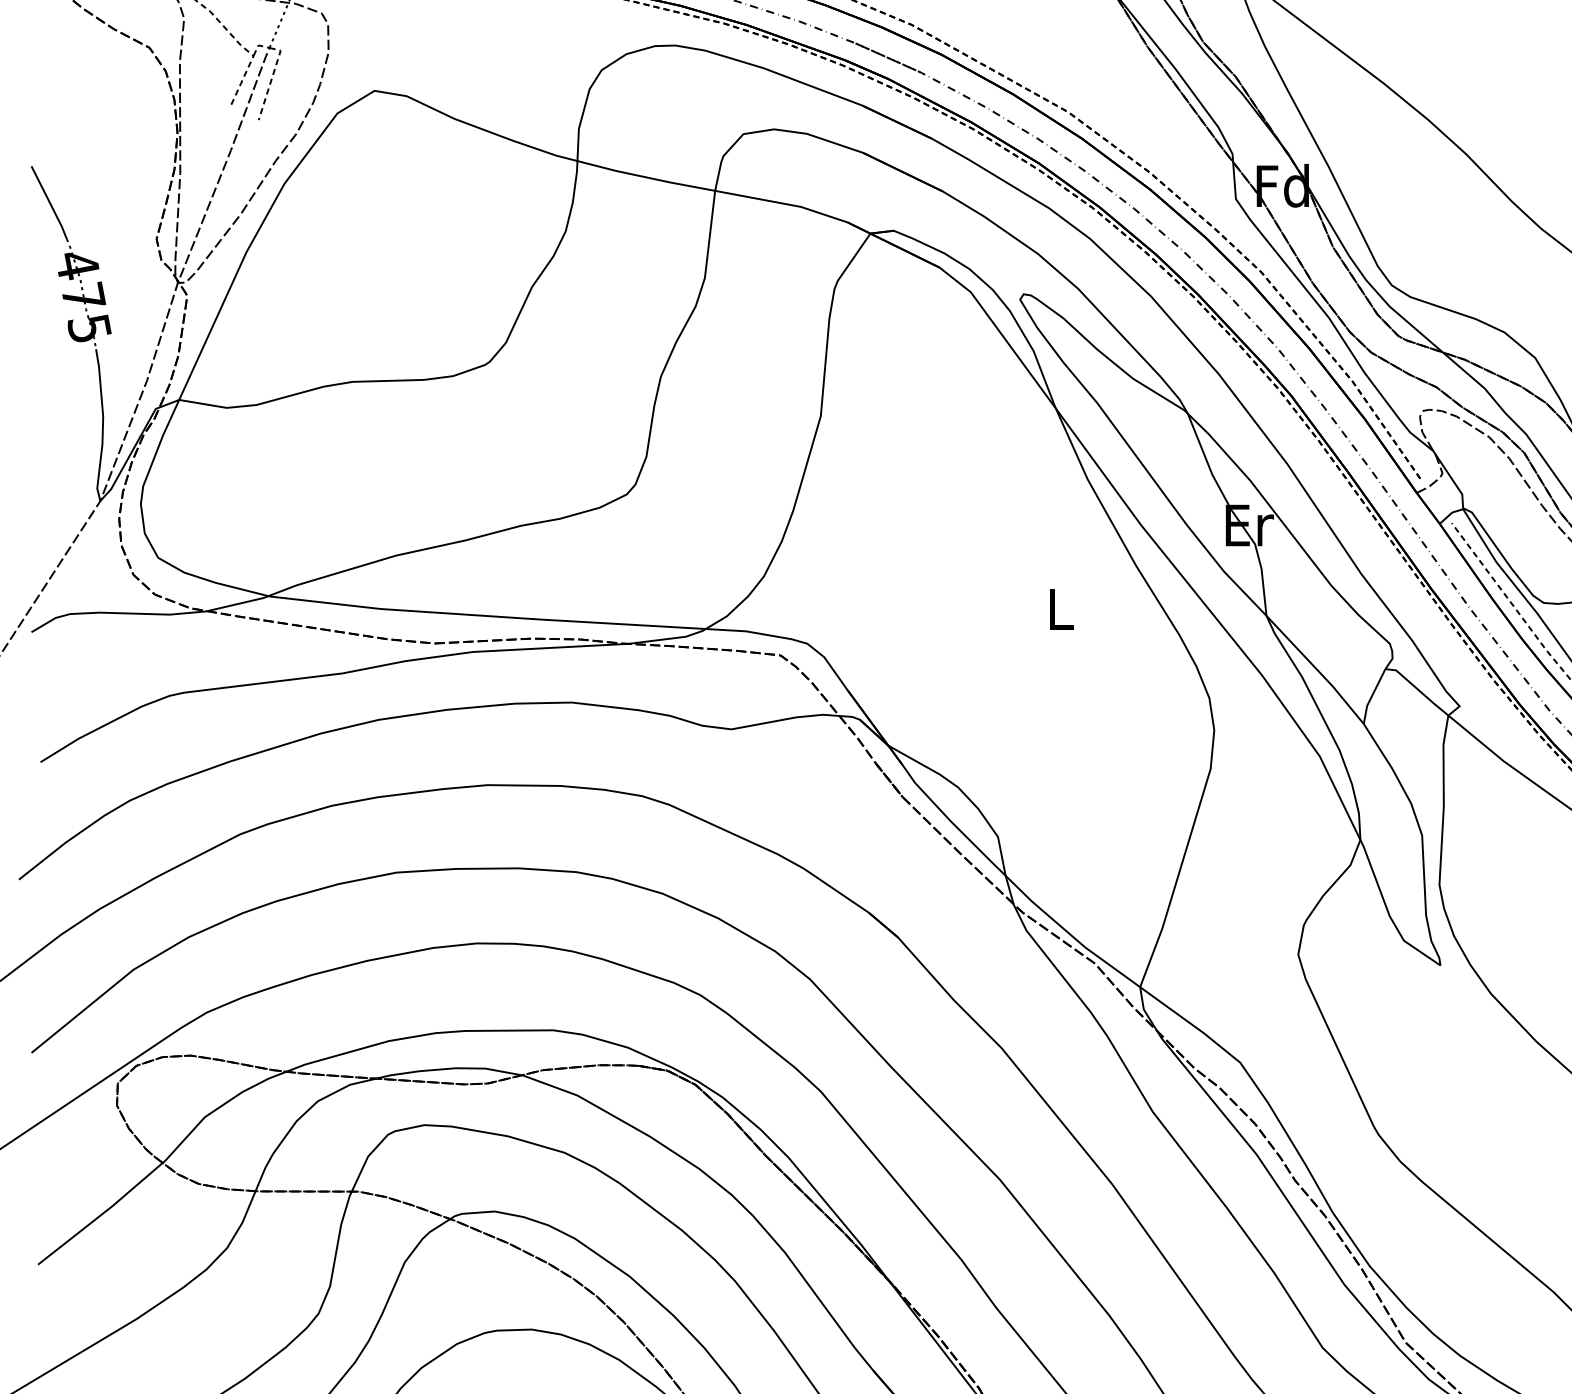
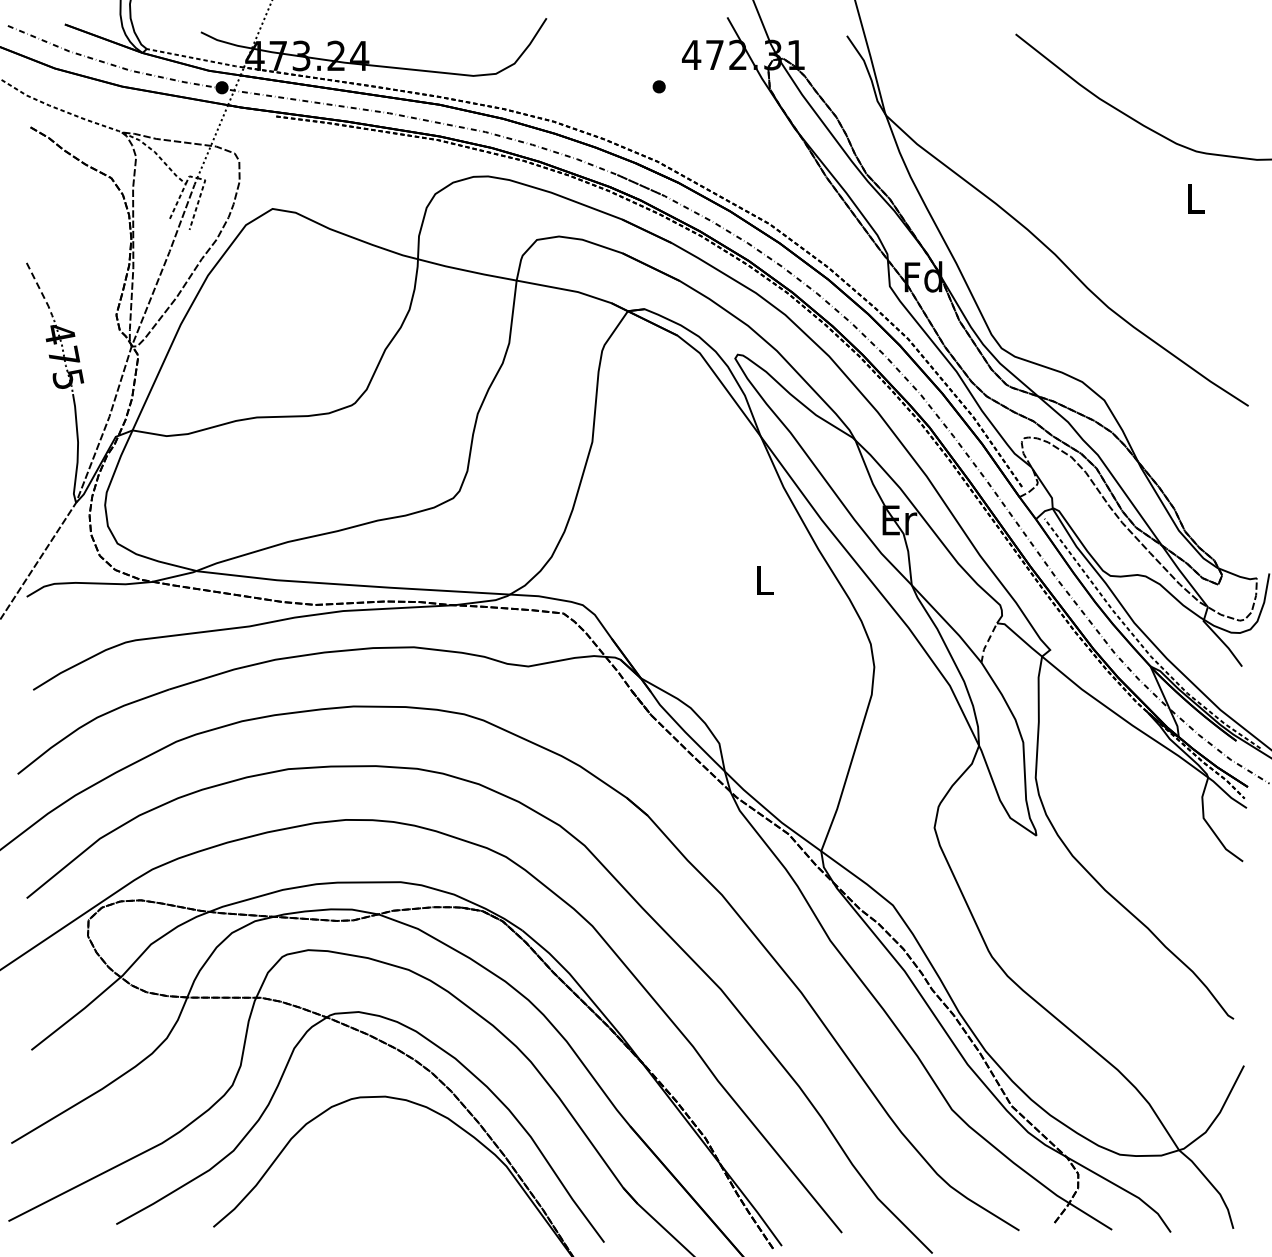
line: (50, 203) -> (40, 289), solid -> dashed
line: (1372, 695) -> (987, 642), solid -> dashed

